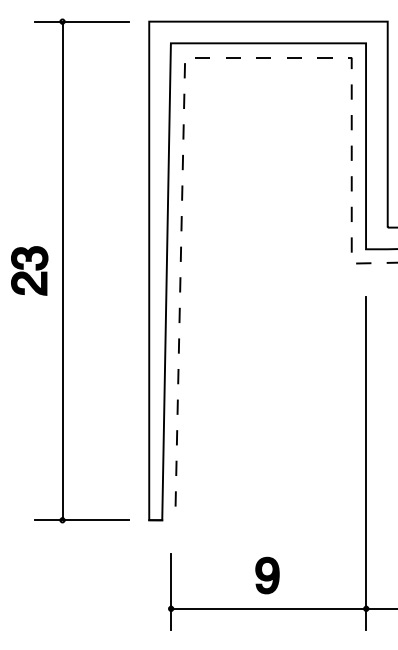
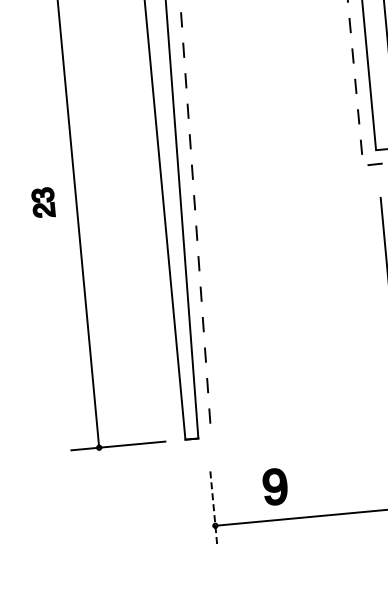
part: (29, 270) -> (43, 202), size x0.6
part: (267, 575) -> (275, 486), moved
line: (171, 592) -> (214, 509), solid -> dashed

